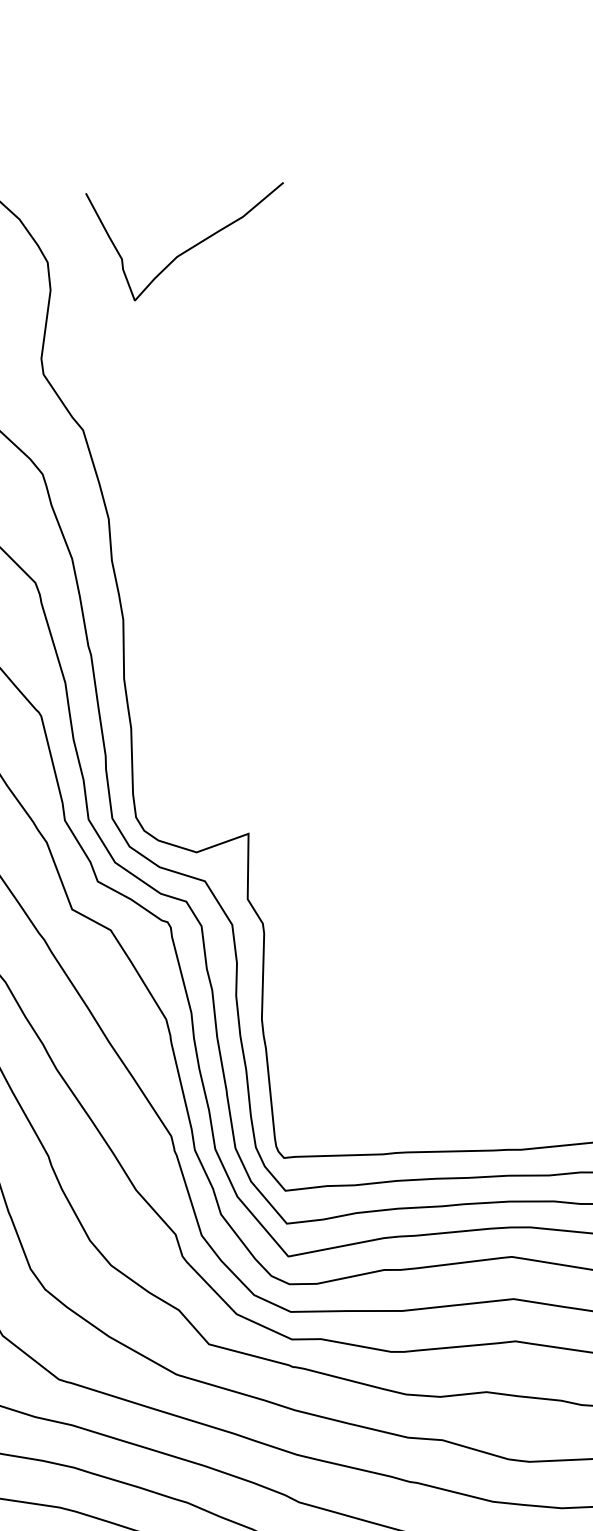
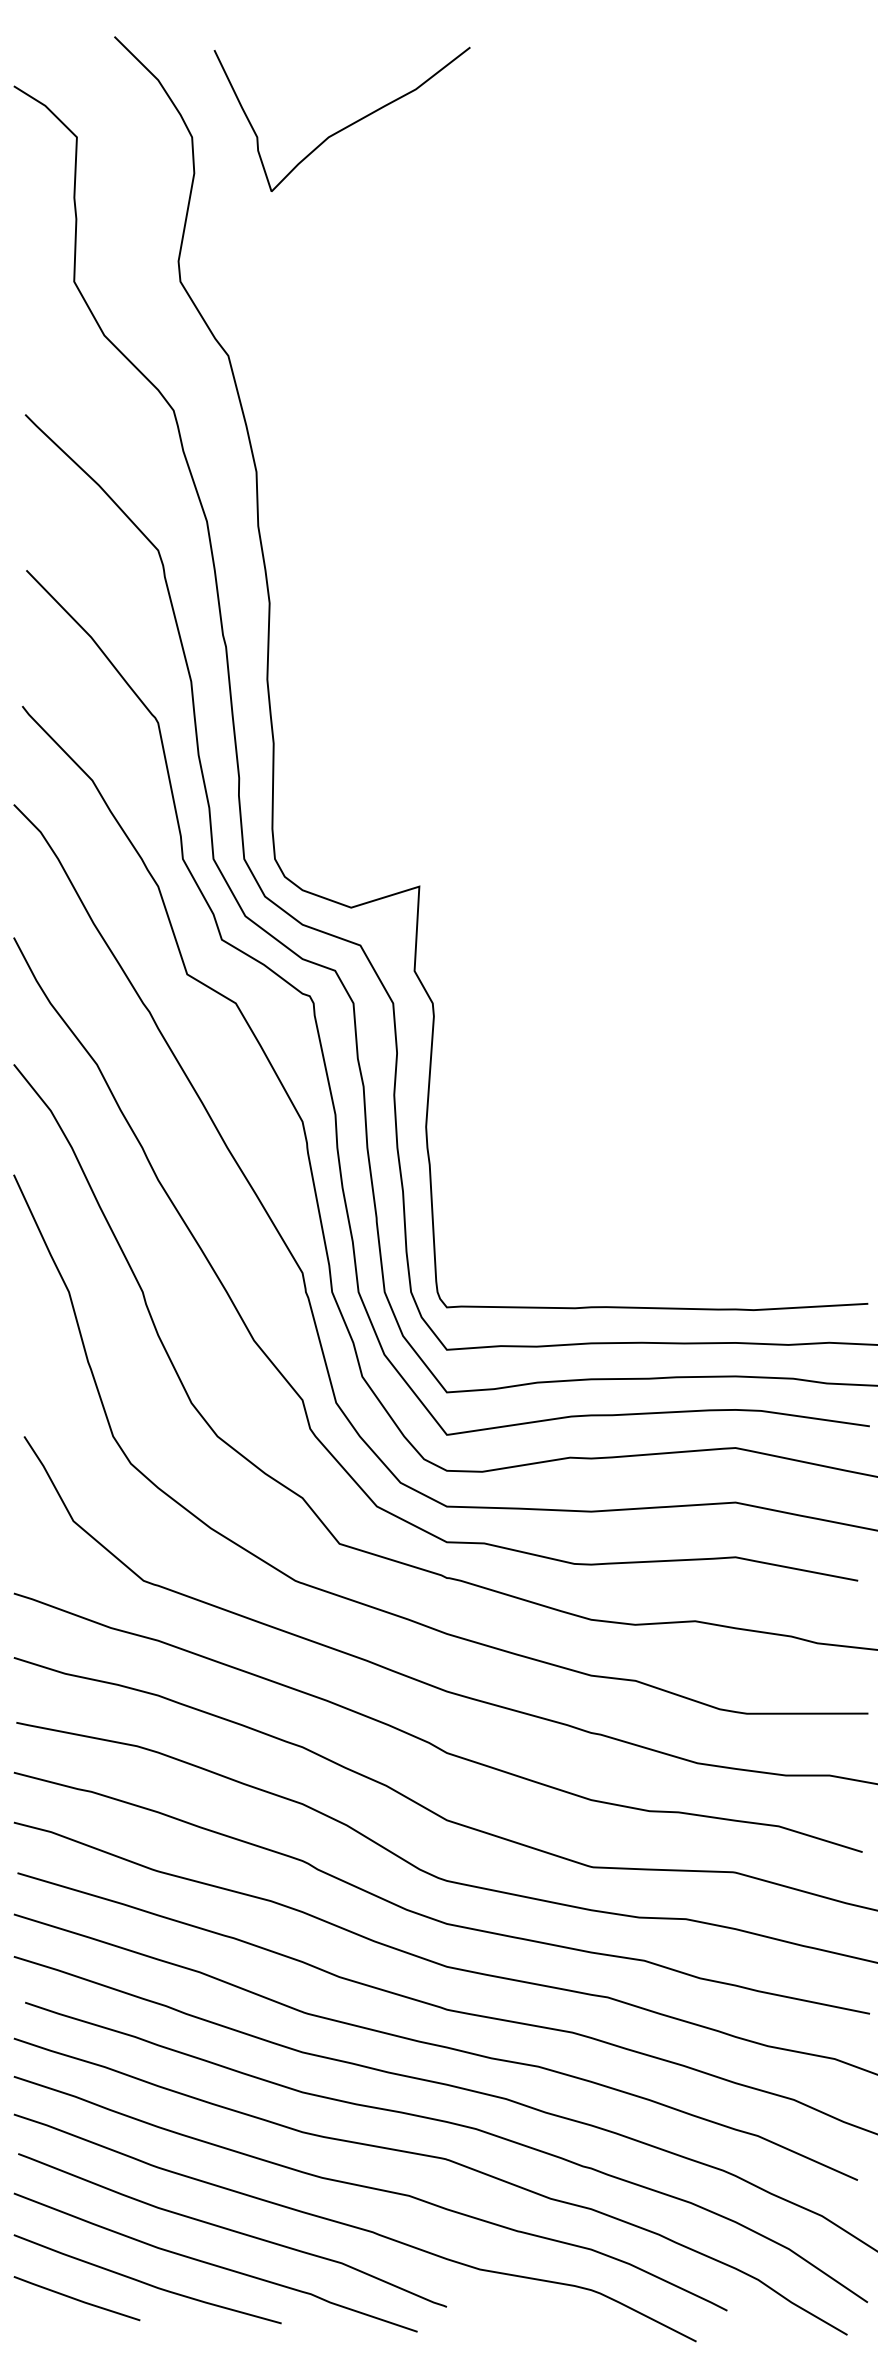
curve: (189, 247) -> (345, 126), moved

